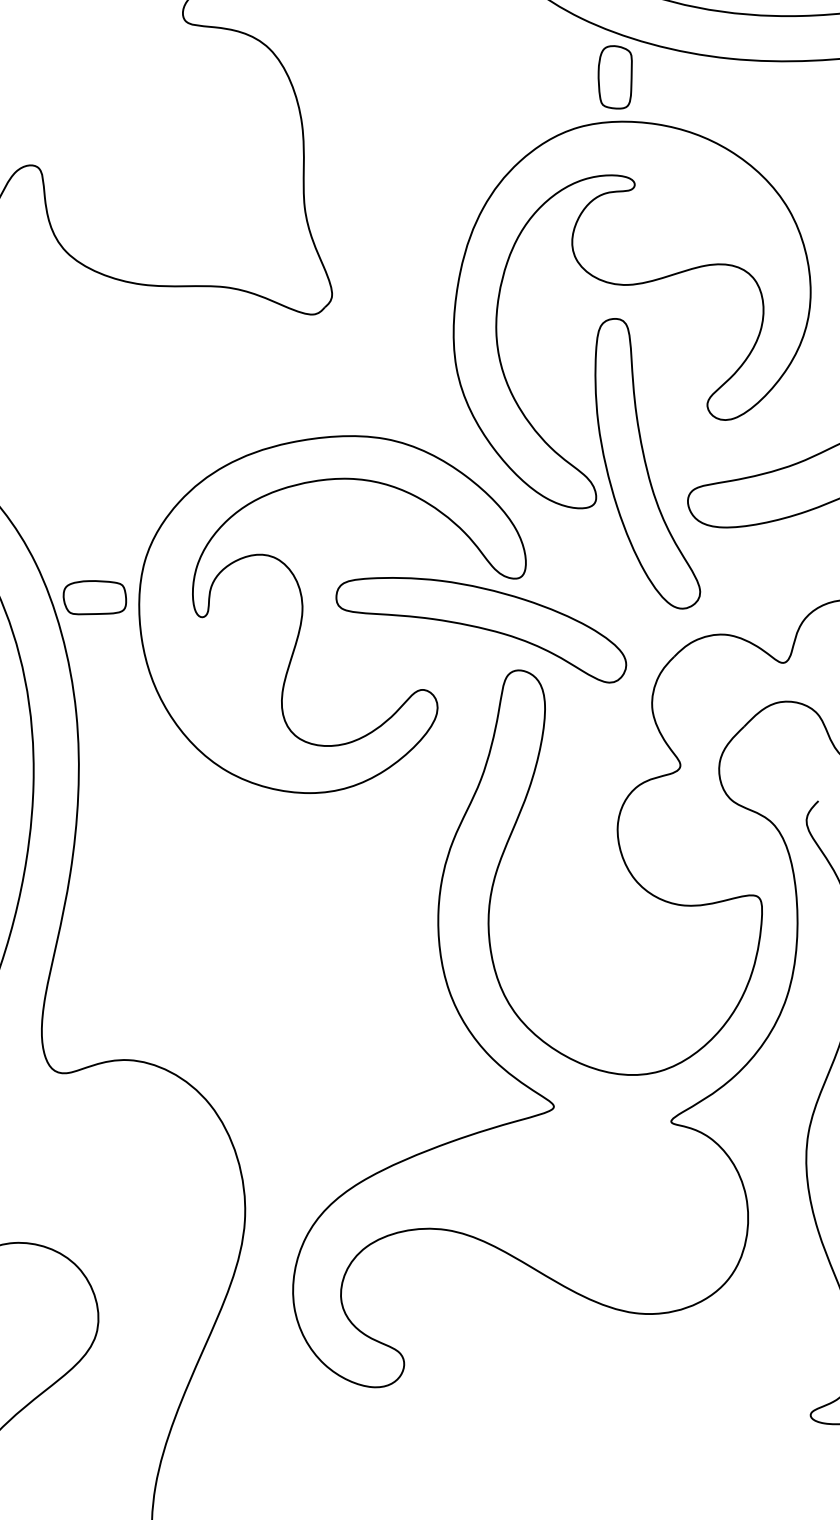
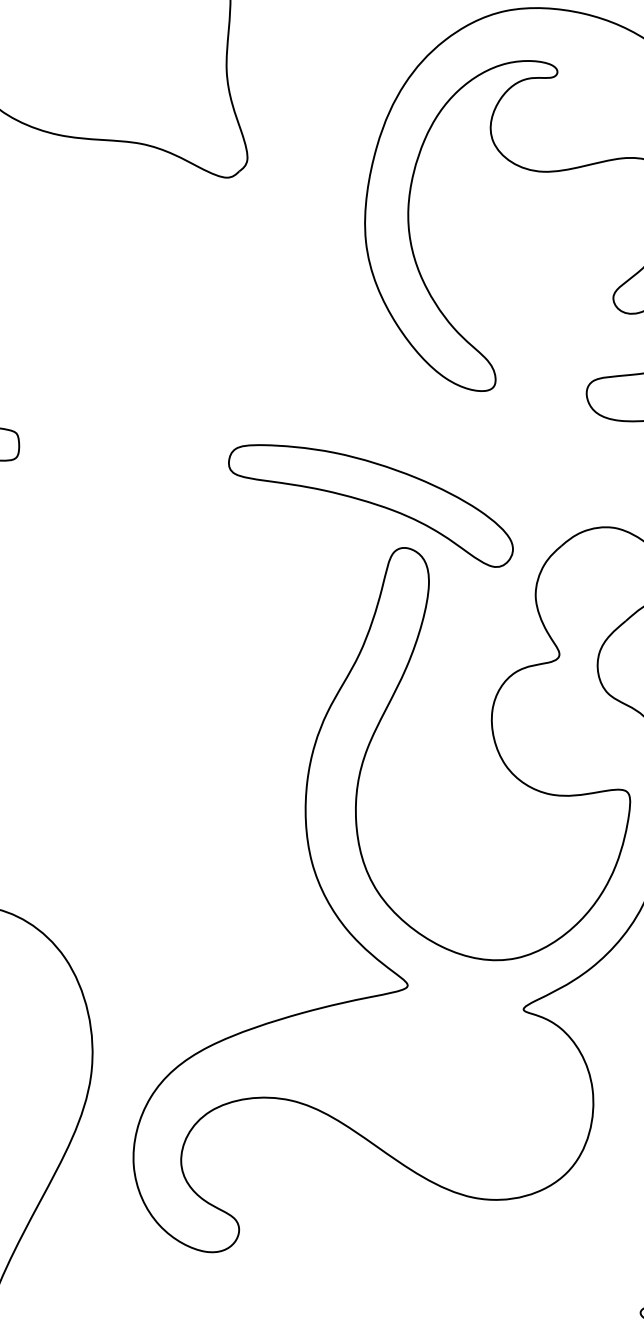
part: (647, 463) -> (549, 351), removed
part: (303, 614) -> (194, 476), removed

